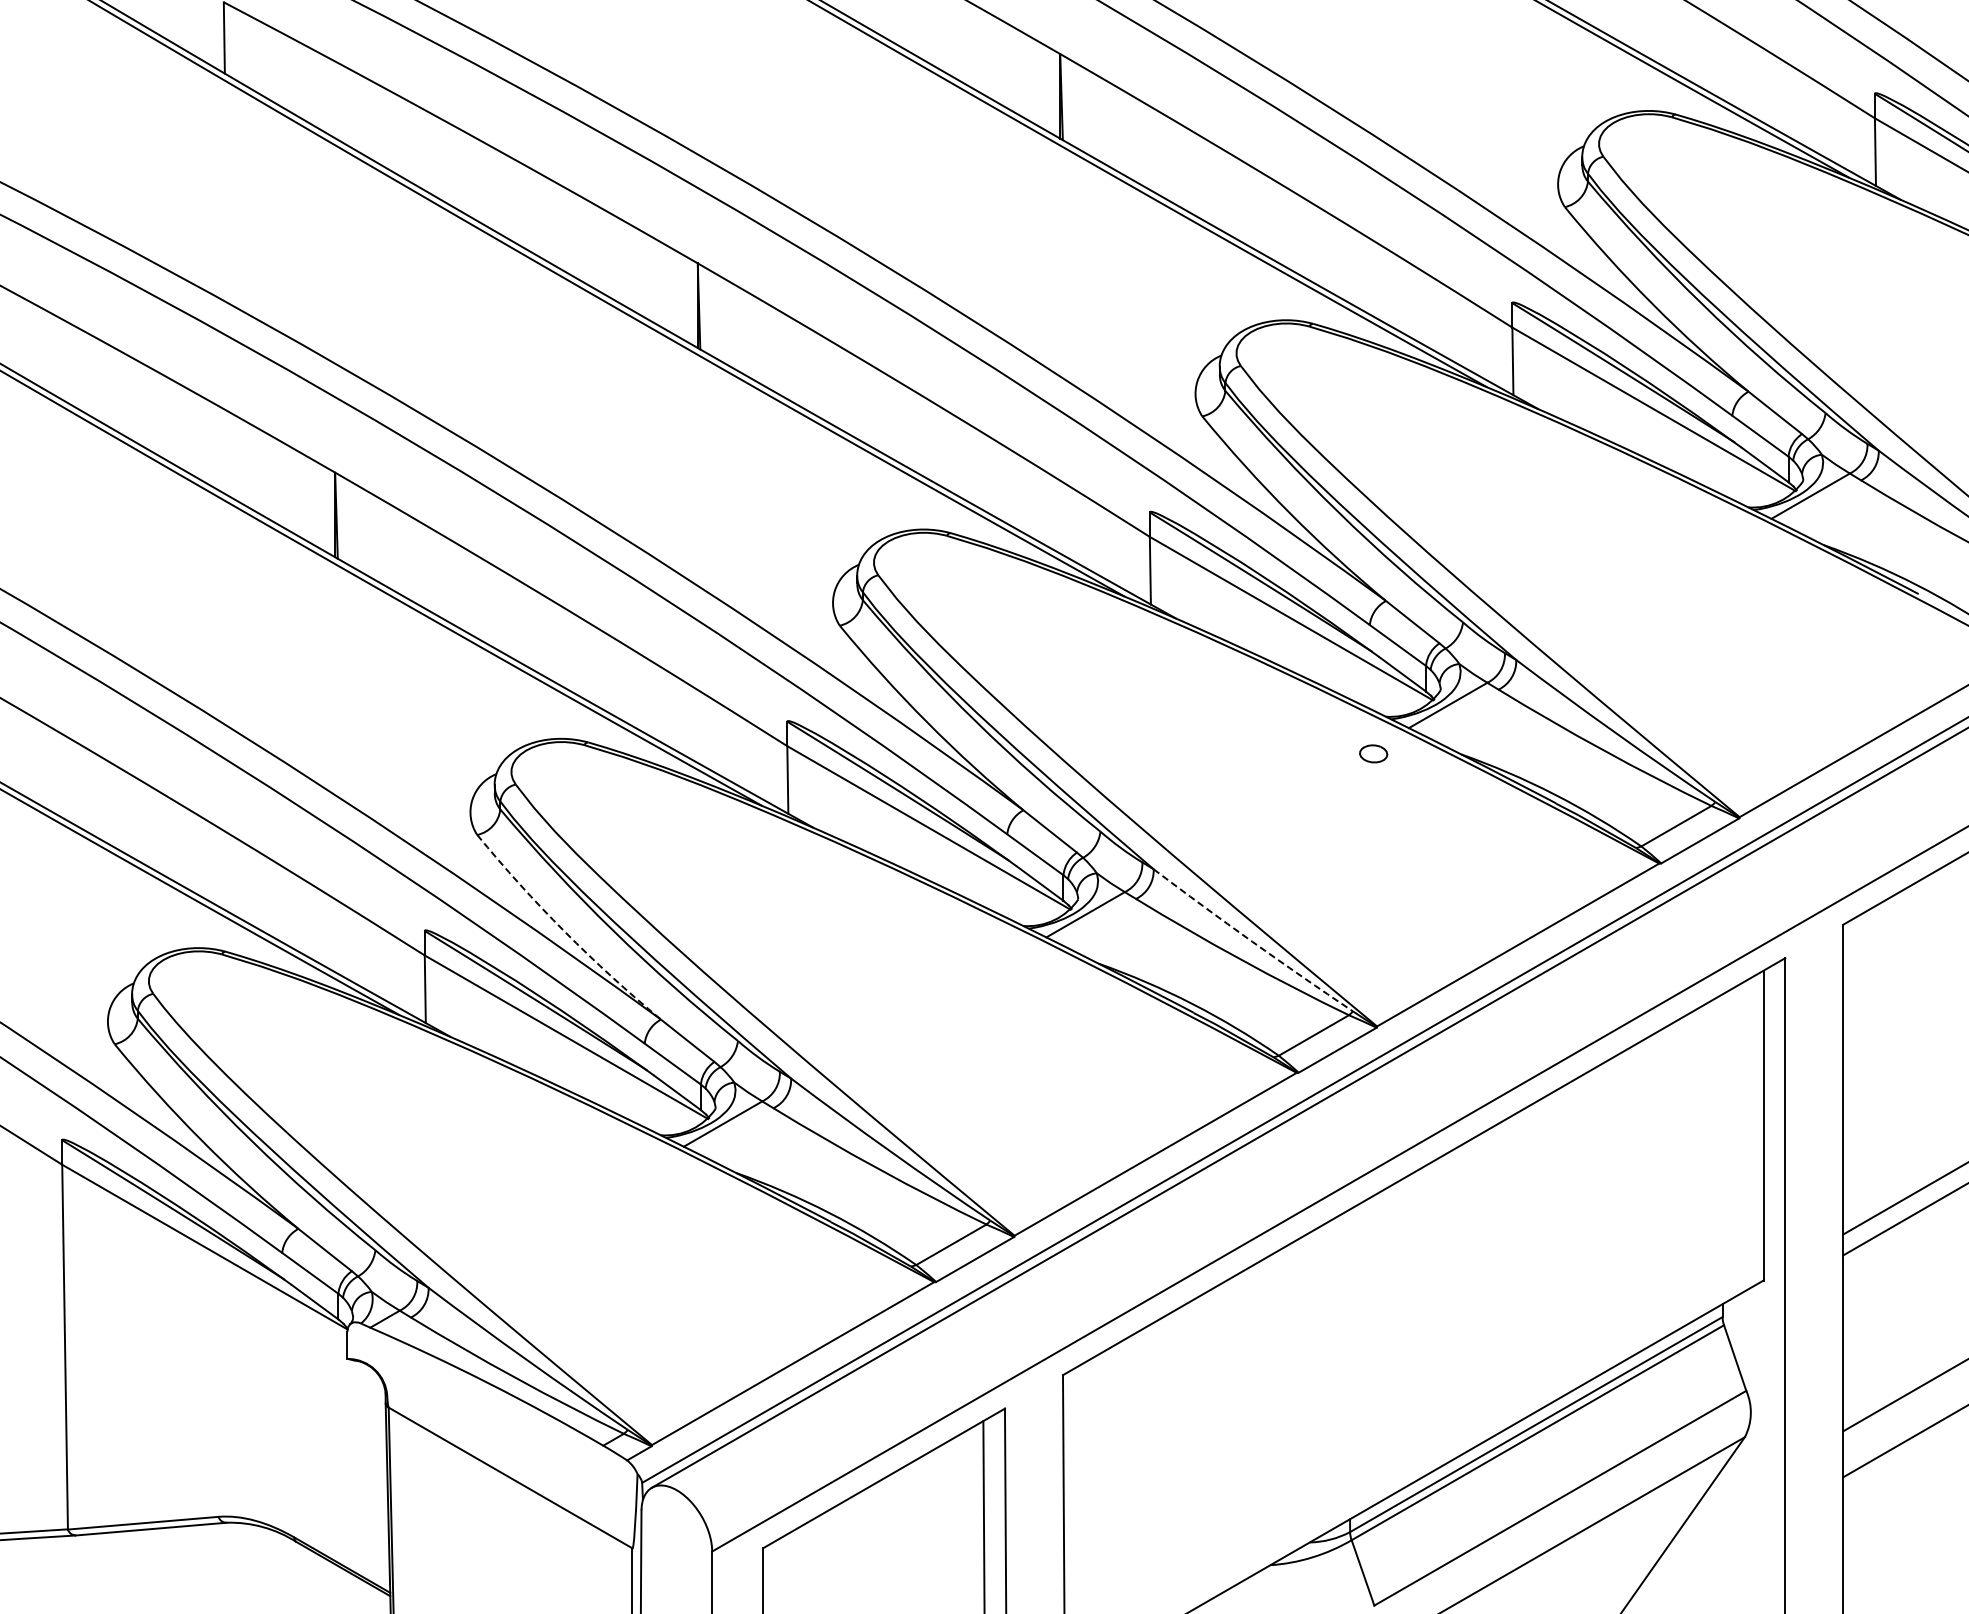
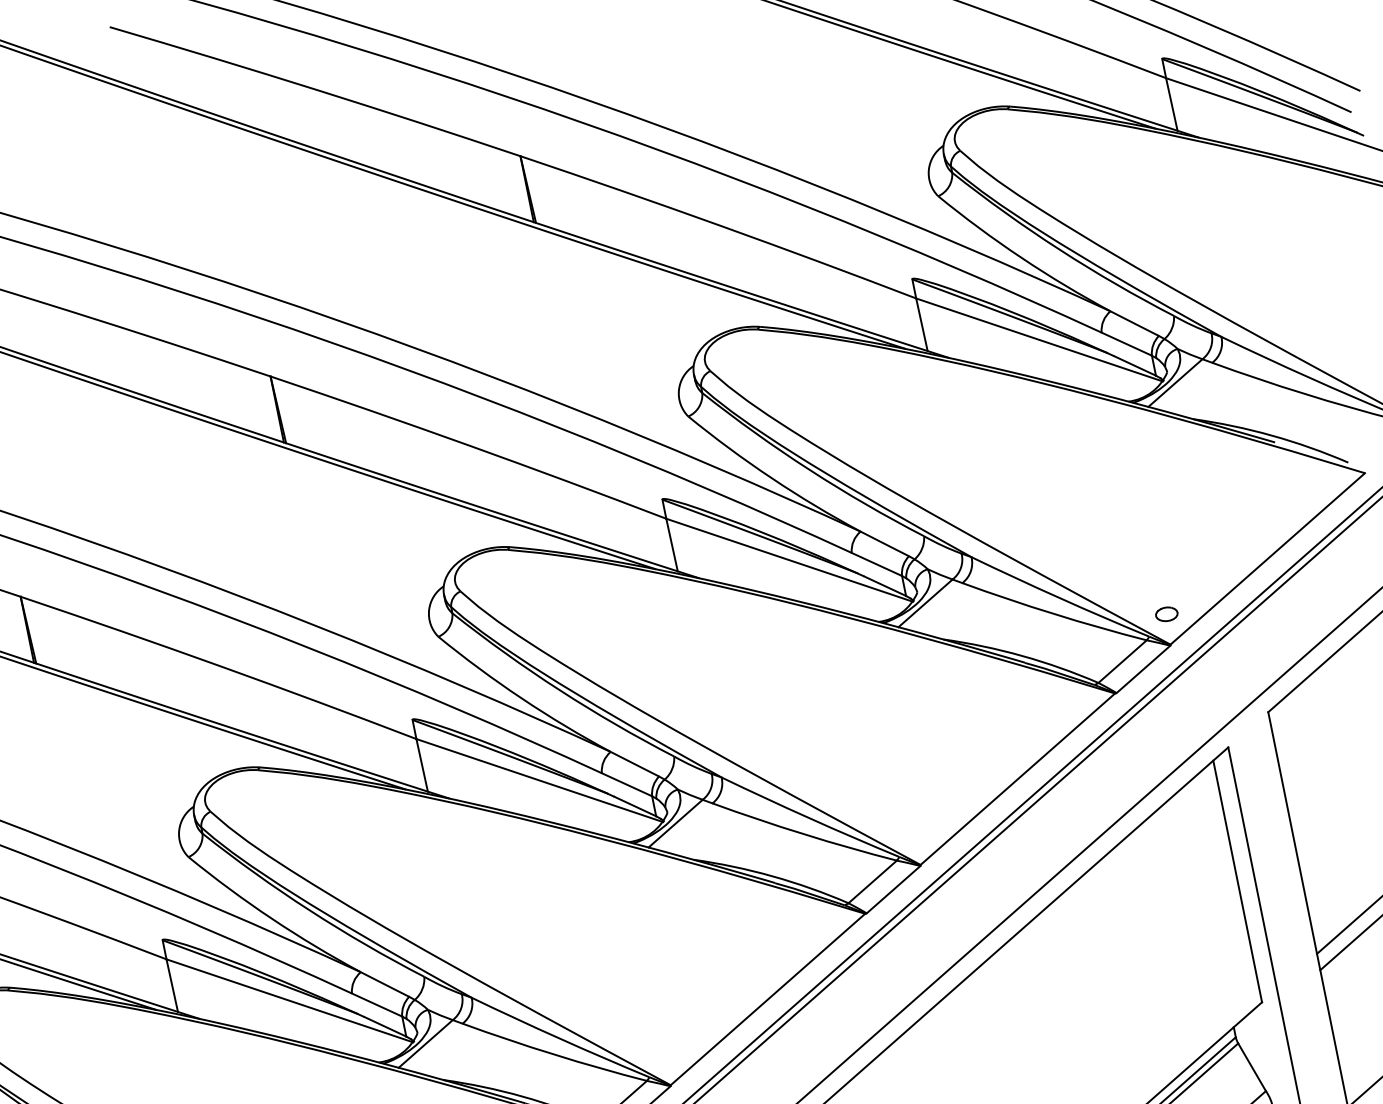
part: (1373, 753) -> (1166, 614), moved
arc: (564, 931) -> (271, 918), dashed -> solid
arc: (1252, 941) -> (810, 818), dashed -> solid

